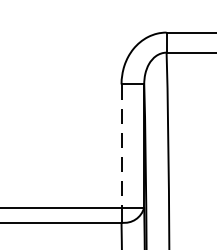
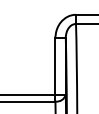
line: (121, 148) -> (55, 67), dashed -> solid

